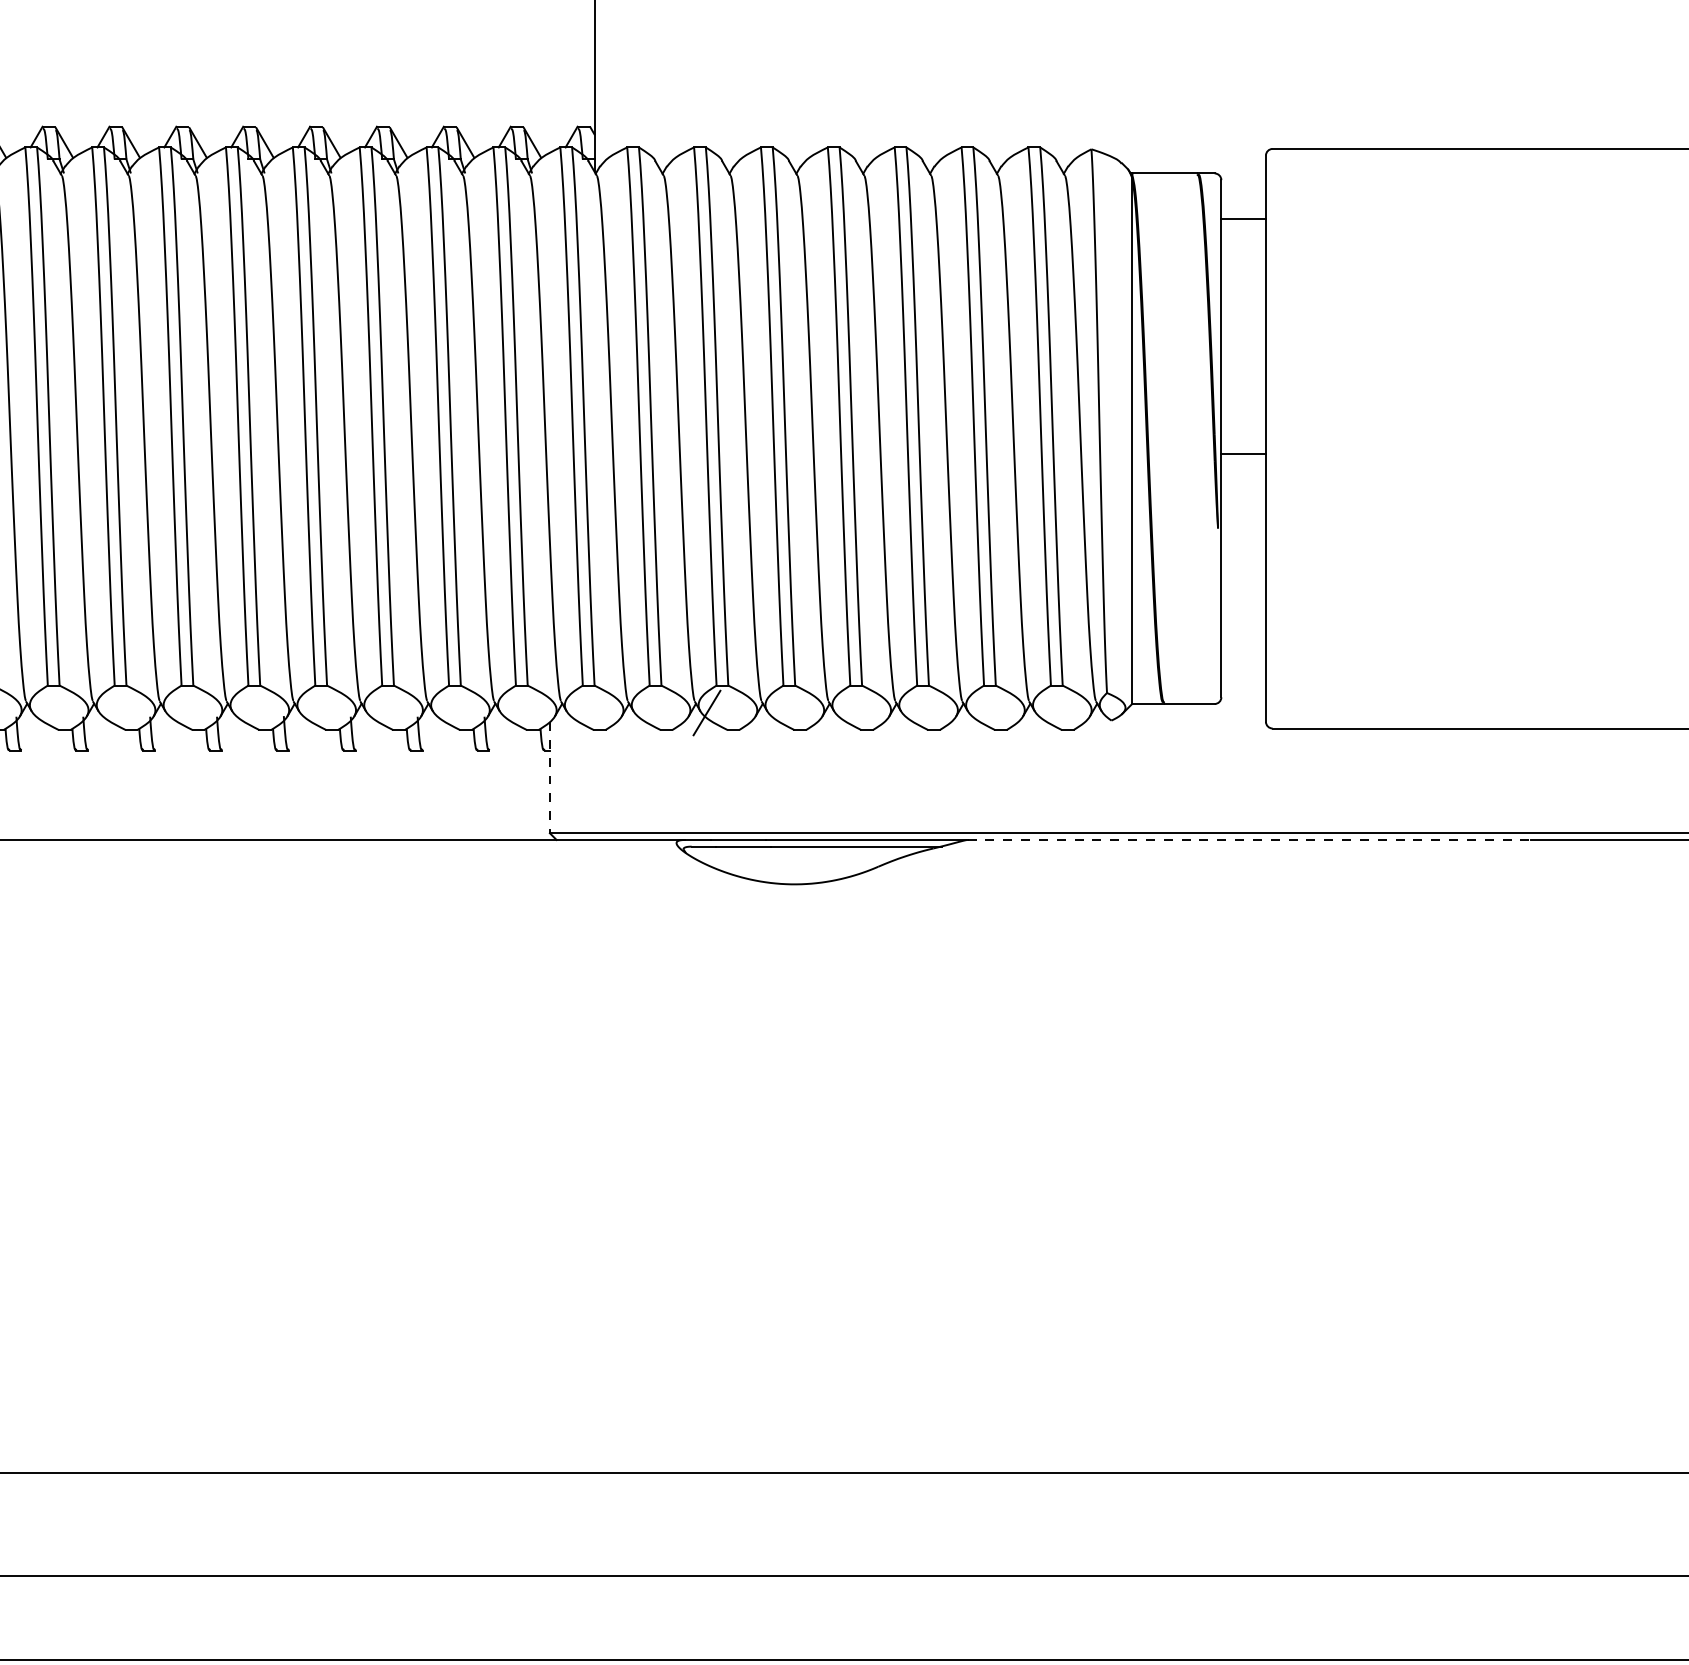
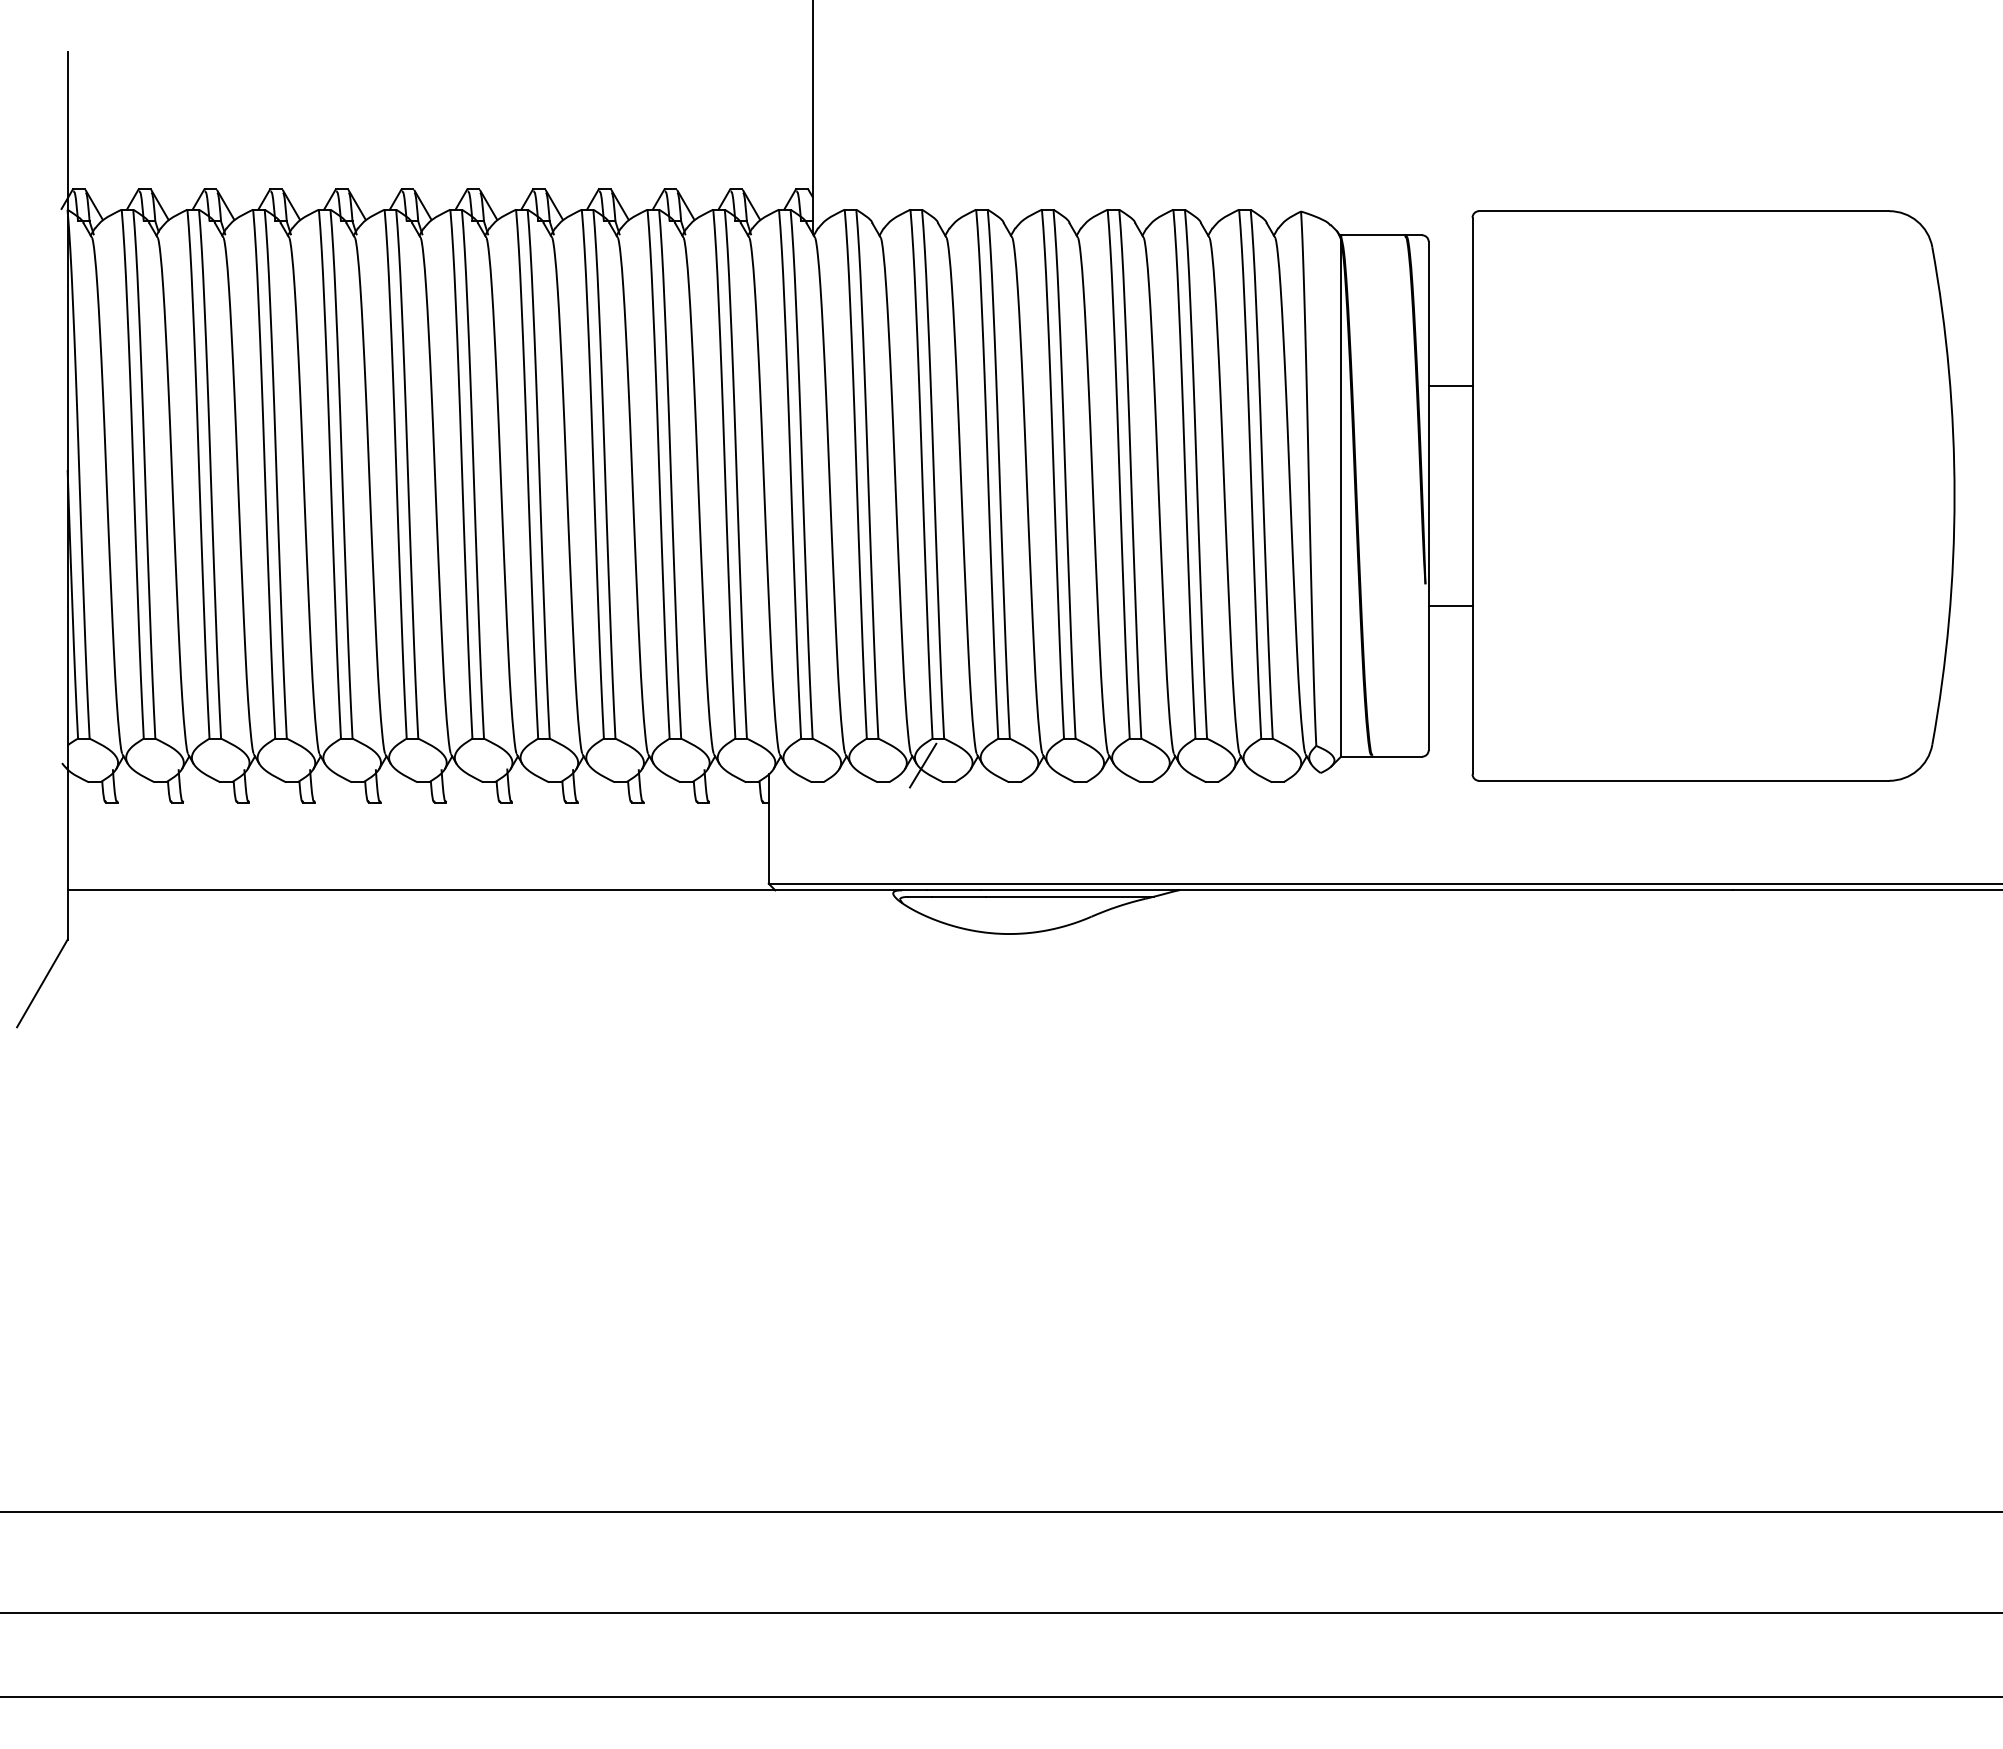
line: (1243, 219) -> (1450, 386), moved
line: (1243, 453) -> (1450, 605), moved
line: (549, 778) -> (768, 829), dashed -> solid
line: (1248, 840) -> (1455, 890), dashed -> solid

